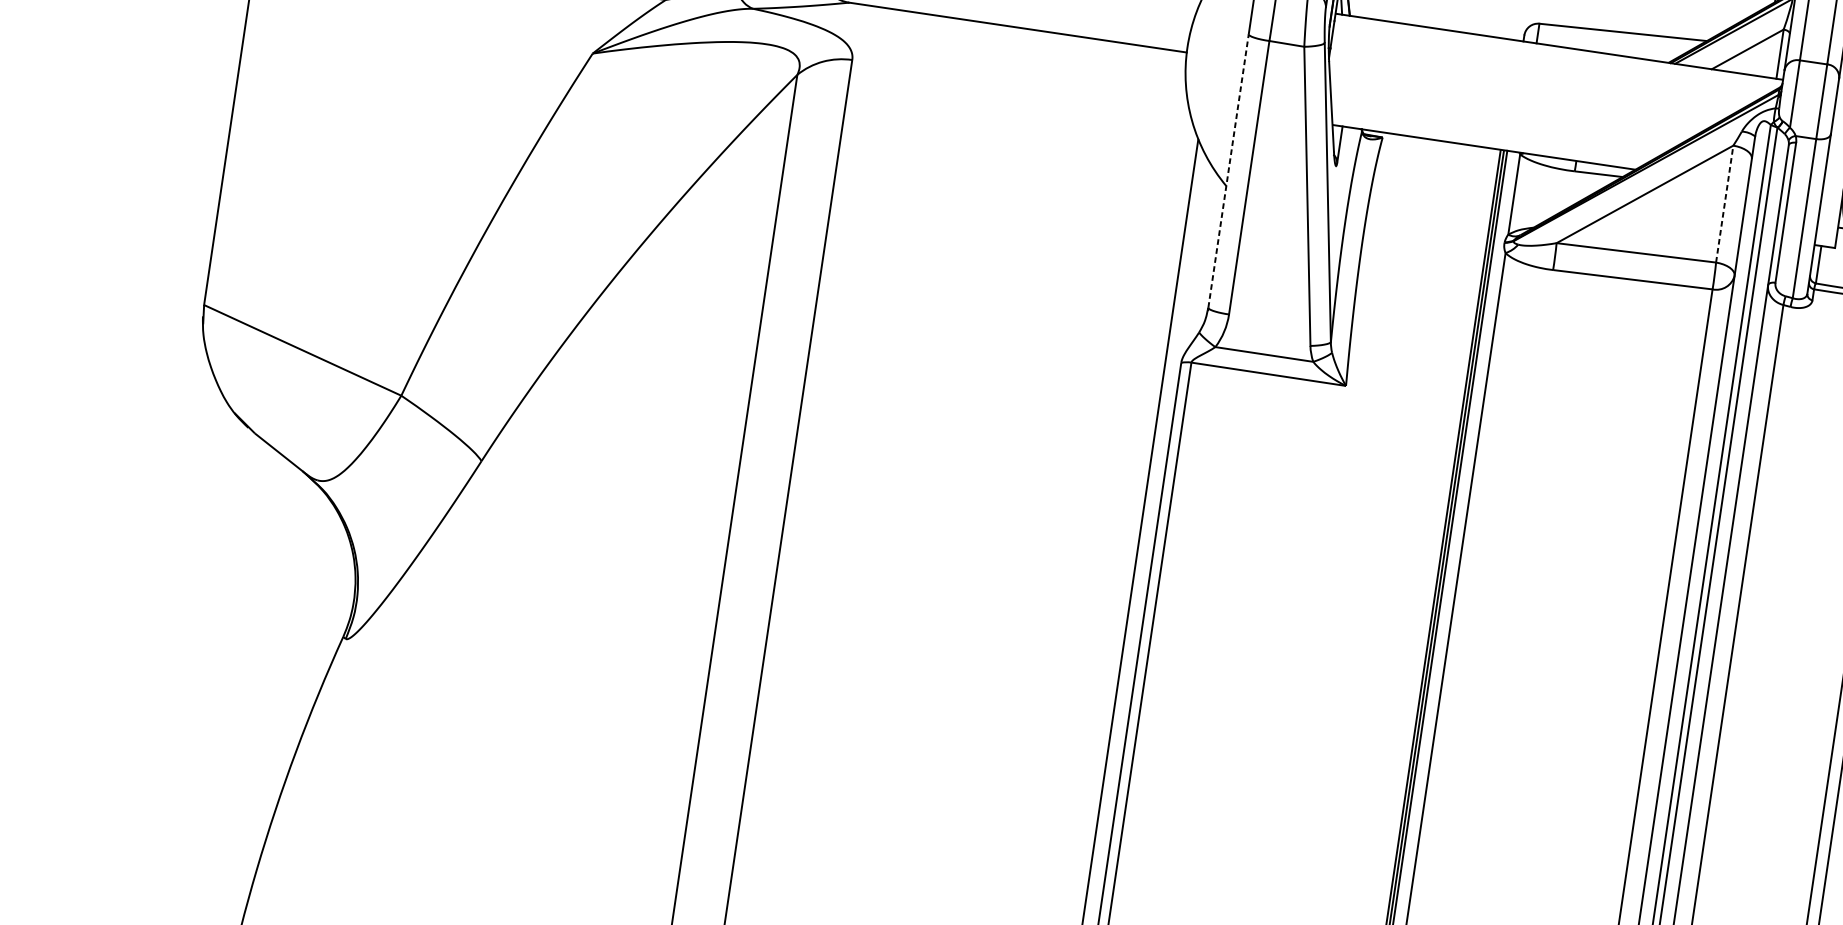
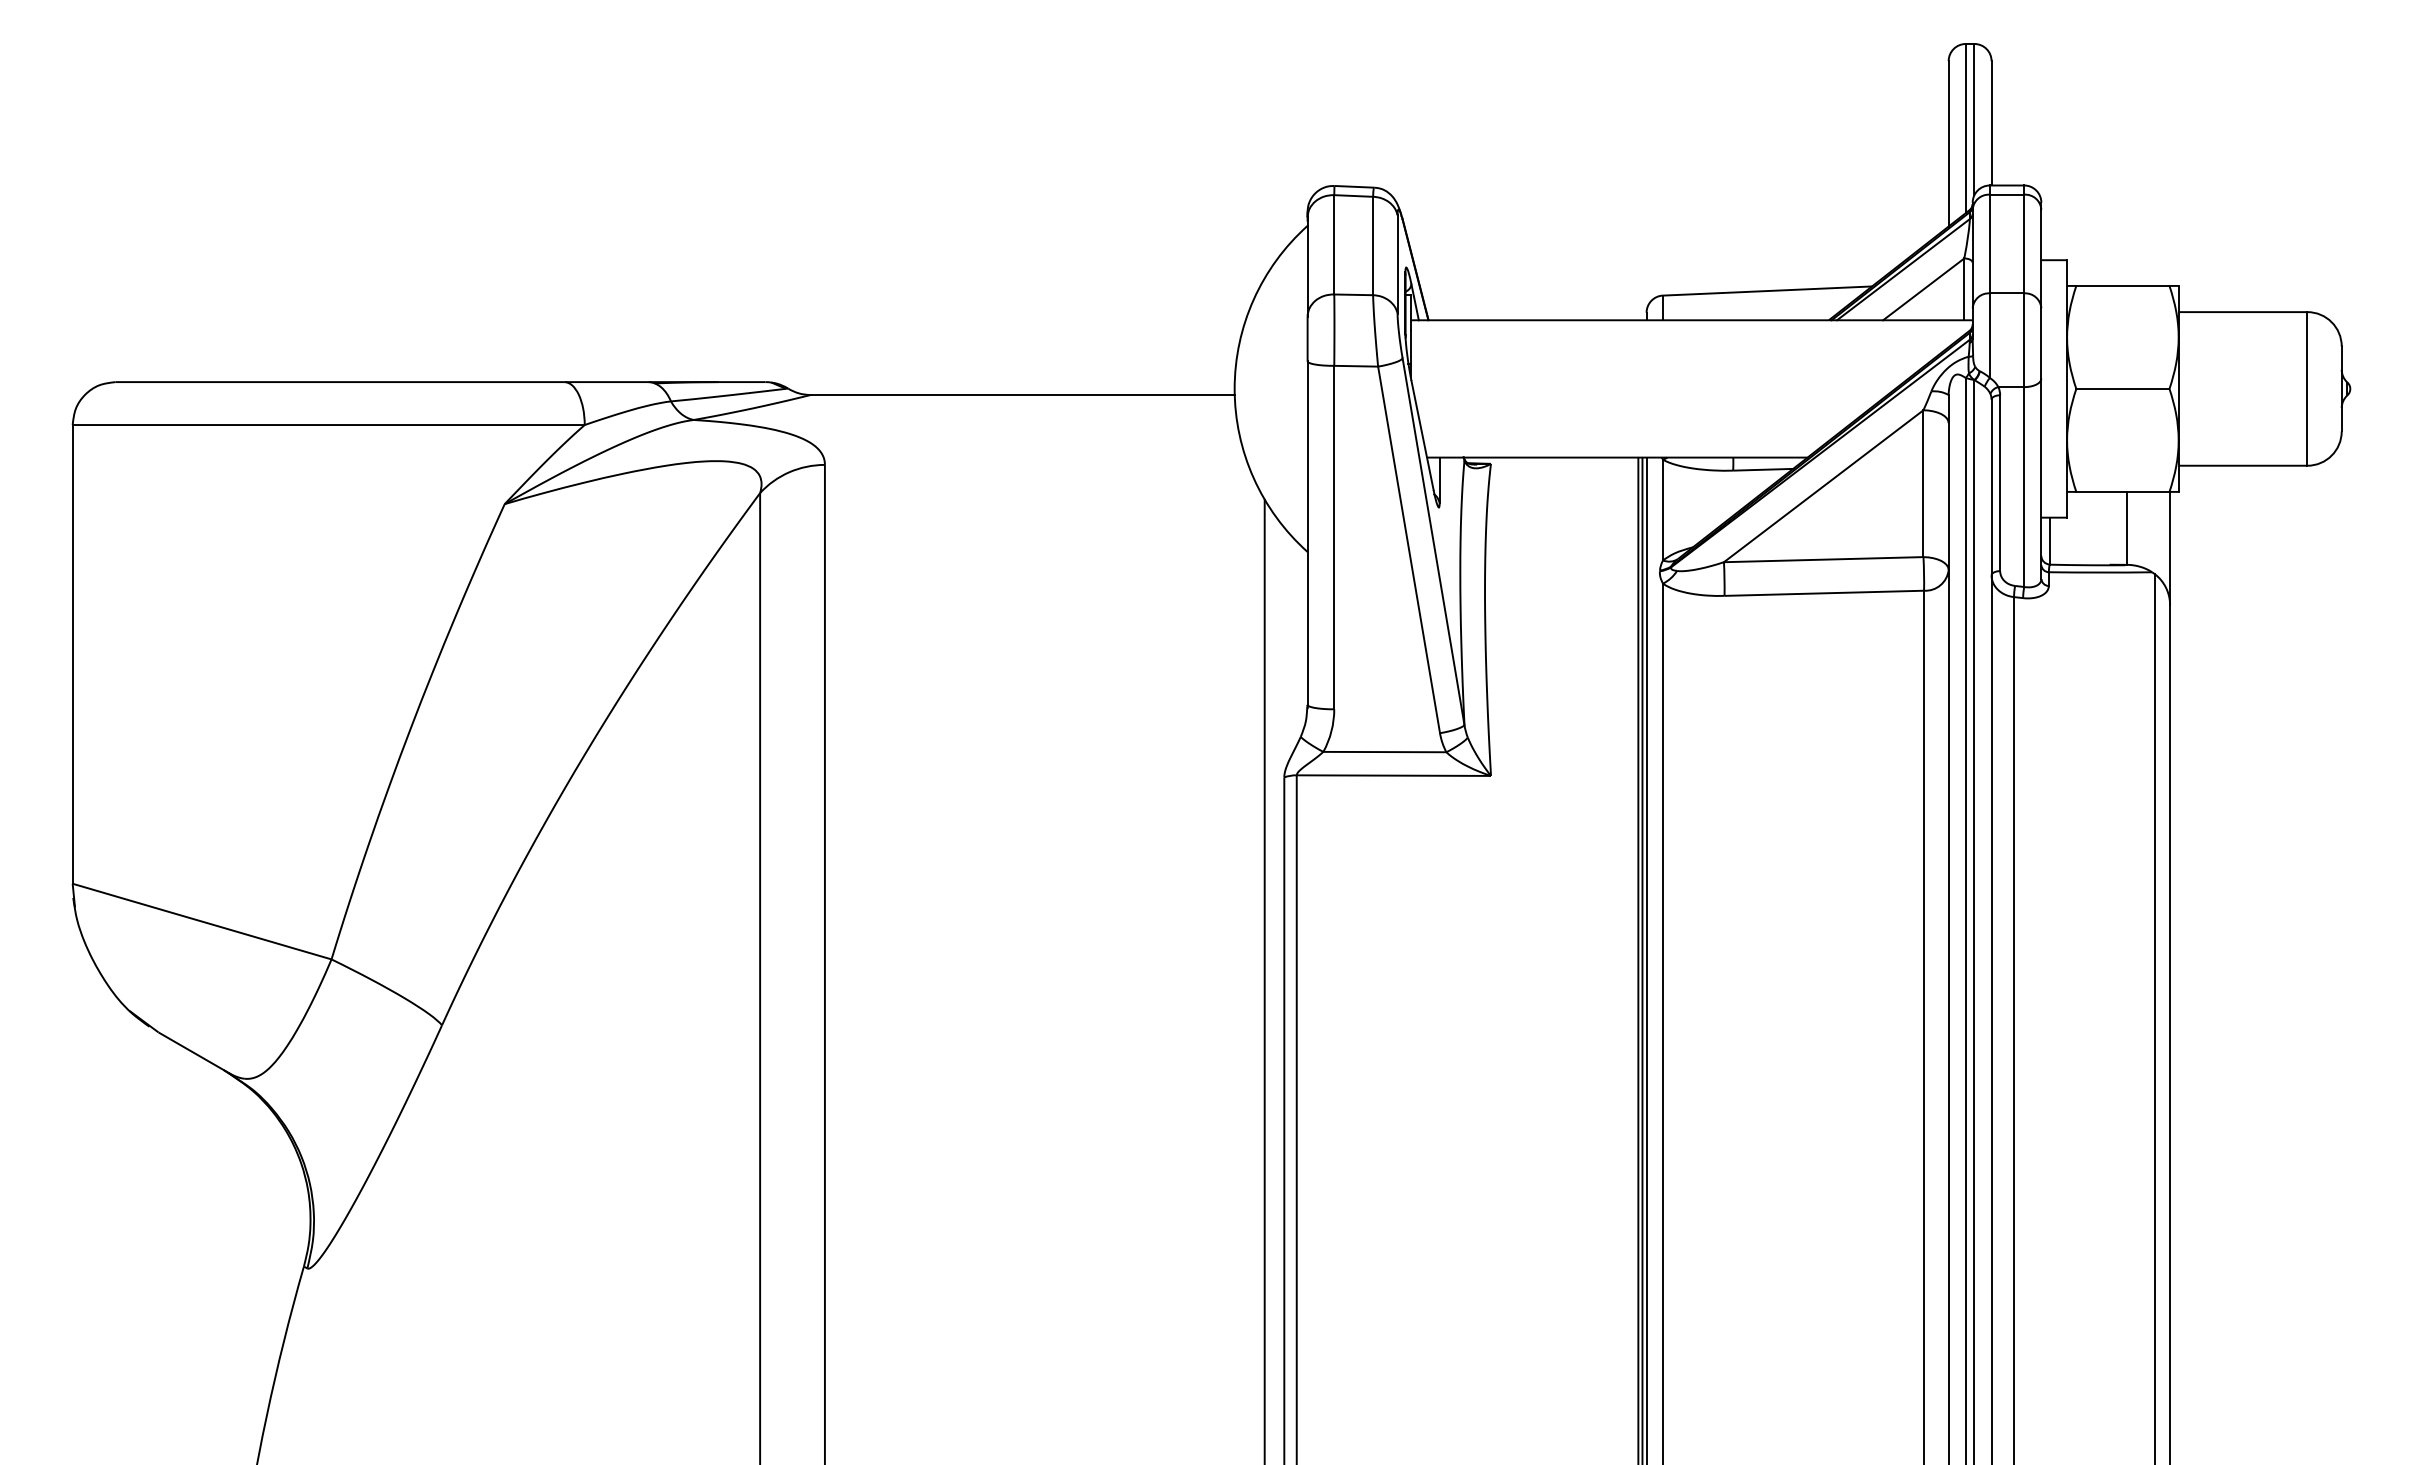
line: (1228, 171) -> (1307, 533), dashed -> solid
line: (1724, 203) -> (1923, 483), dashed -> solid

